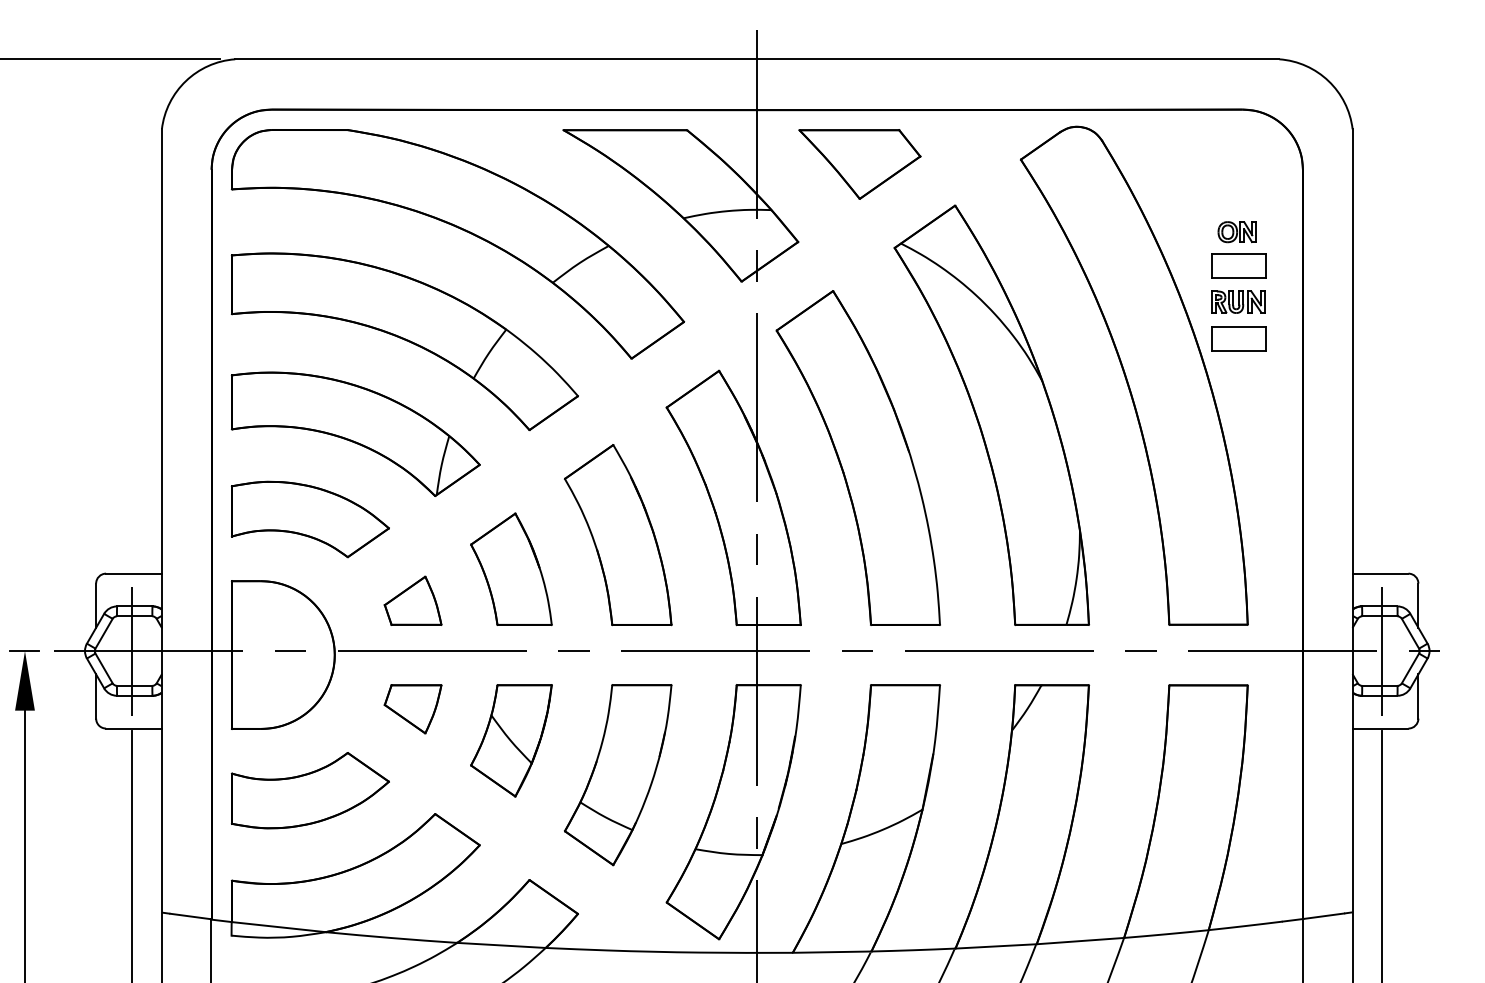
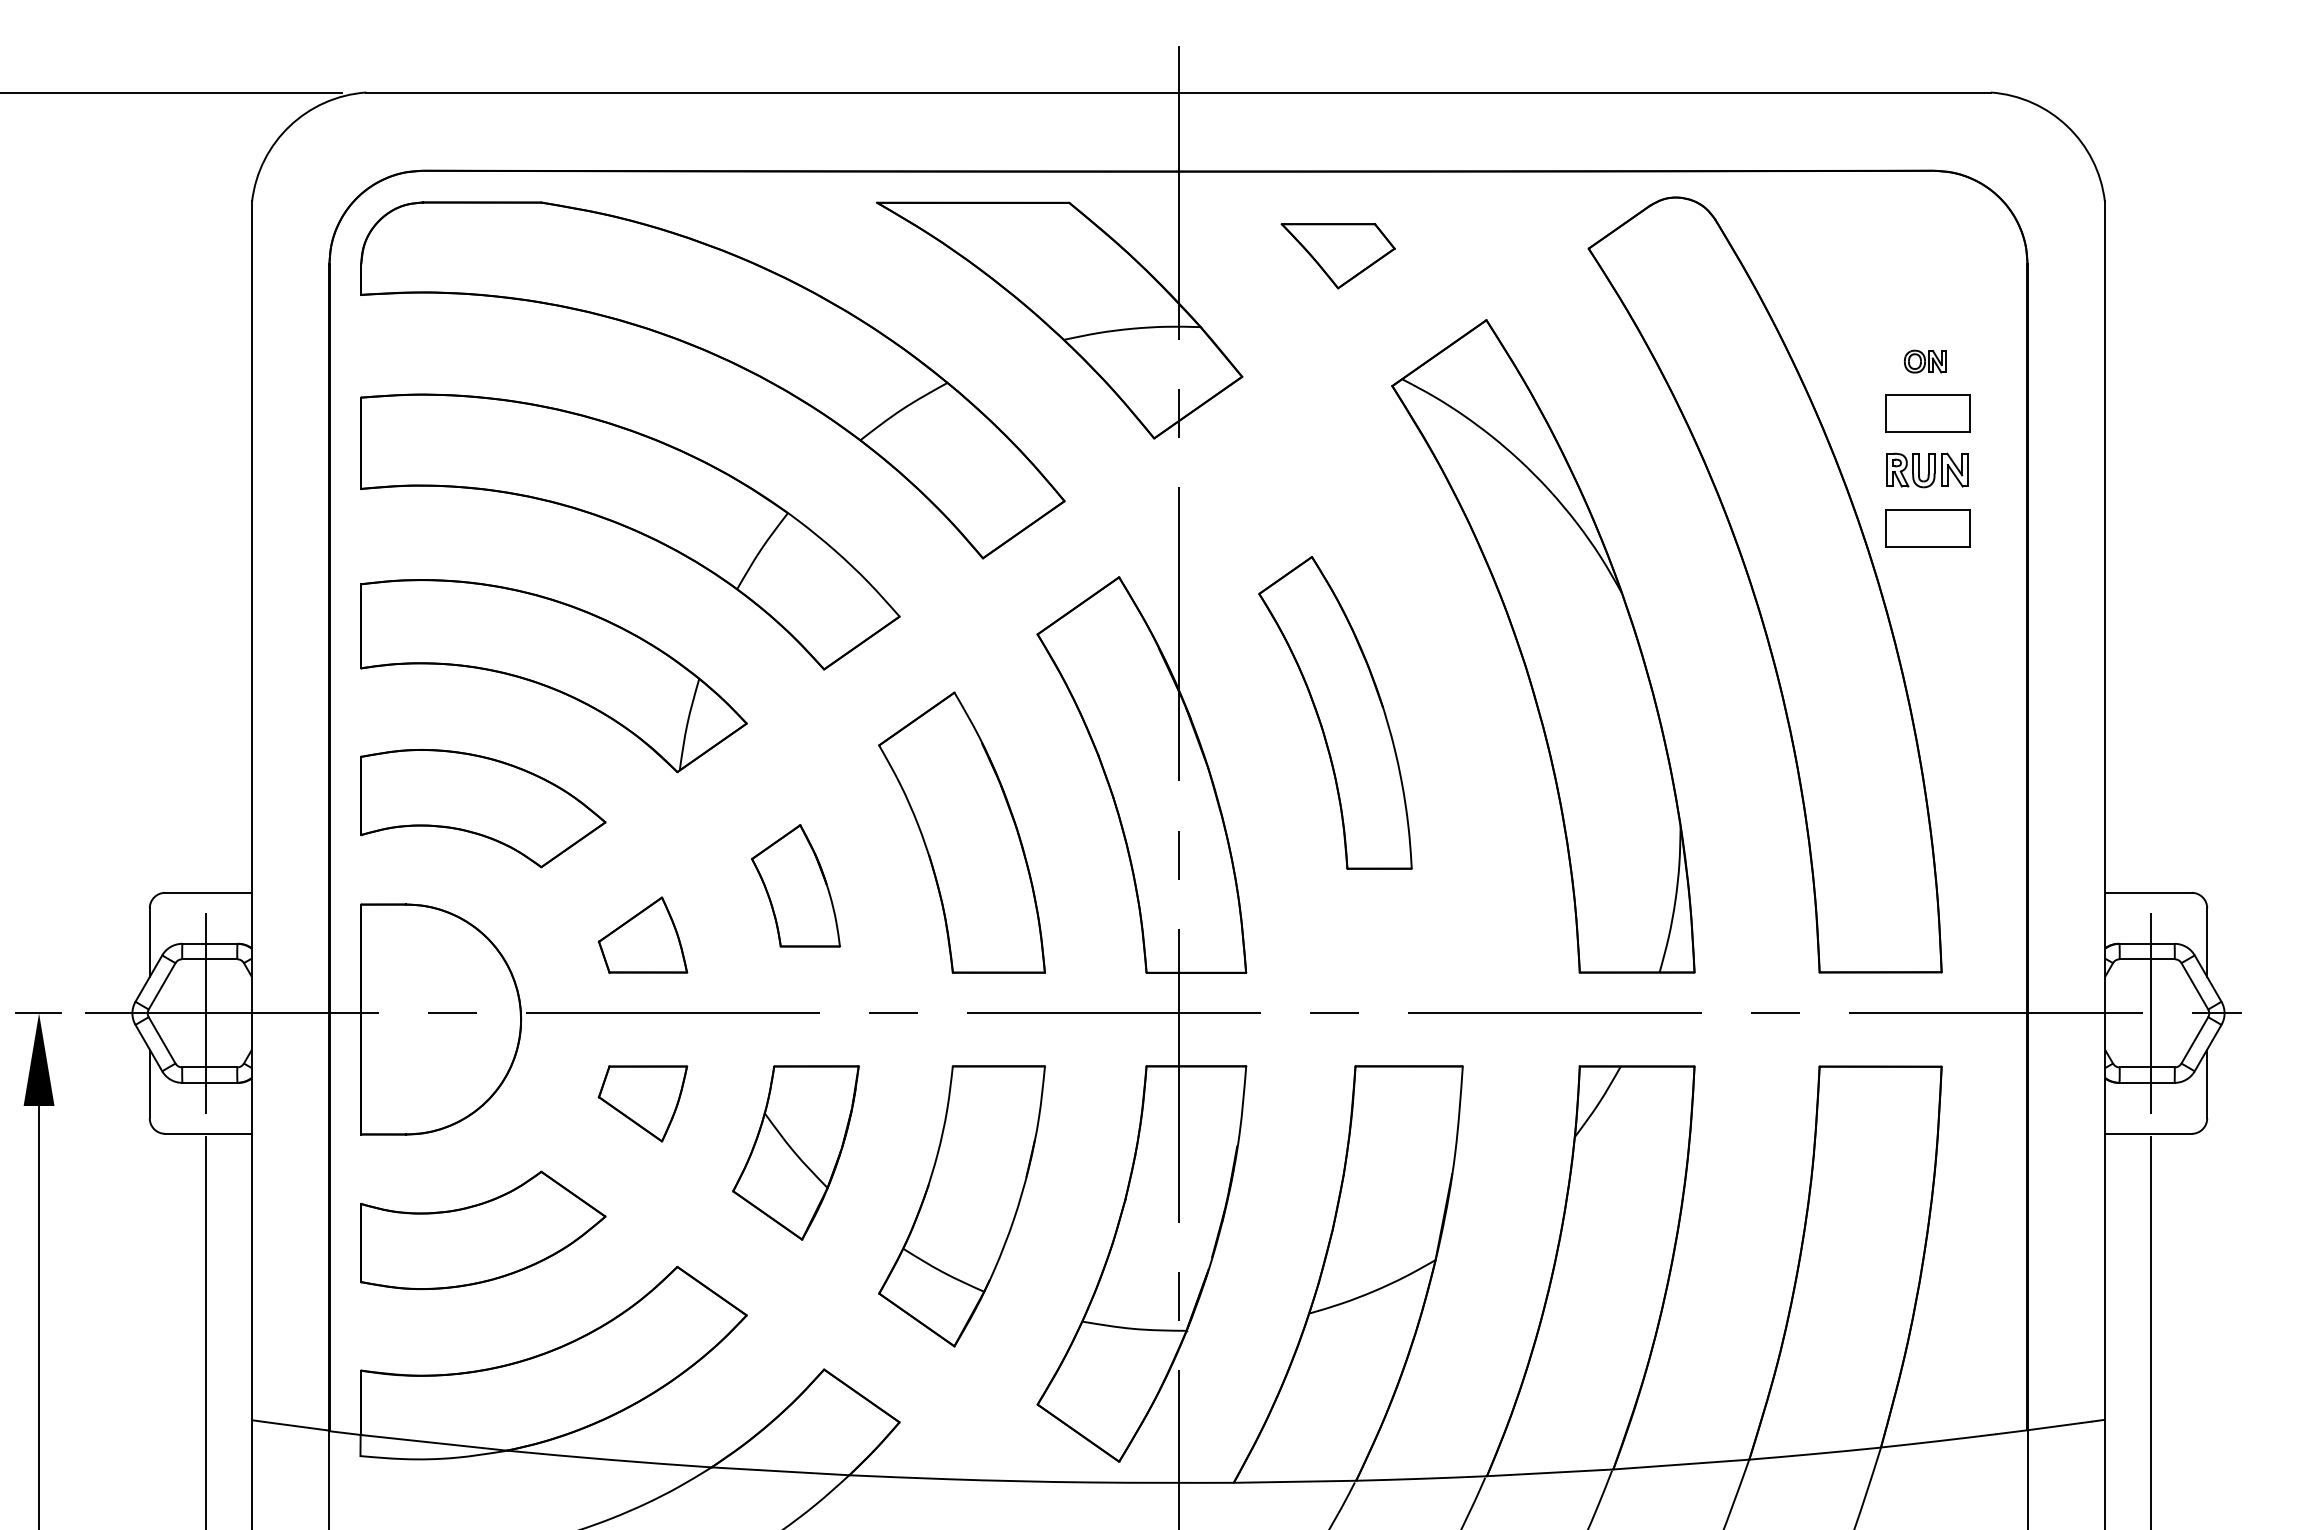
part: (859, 164) -> (1337, 256), size x0.6
part: (1236, 232) -> (1924, 361), size x0.7
part: (857, 457) -> (1334, 712), size x0.6
part: (511, 568) -> (796, 884), size x0.7

